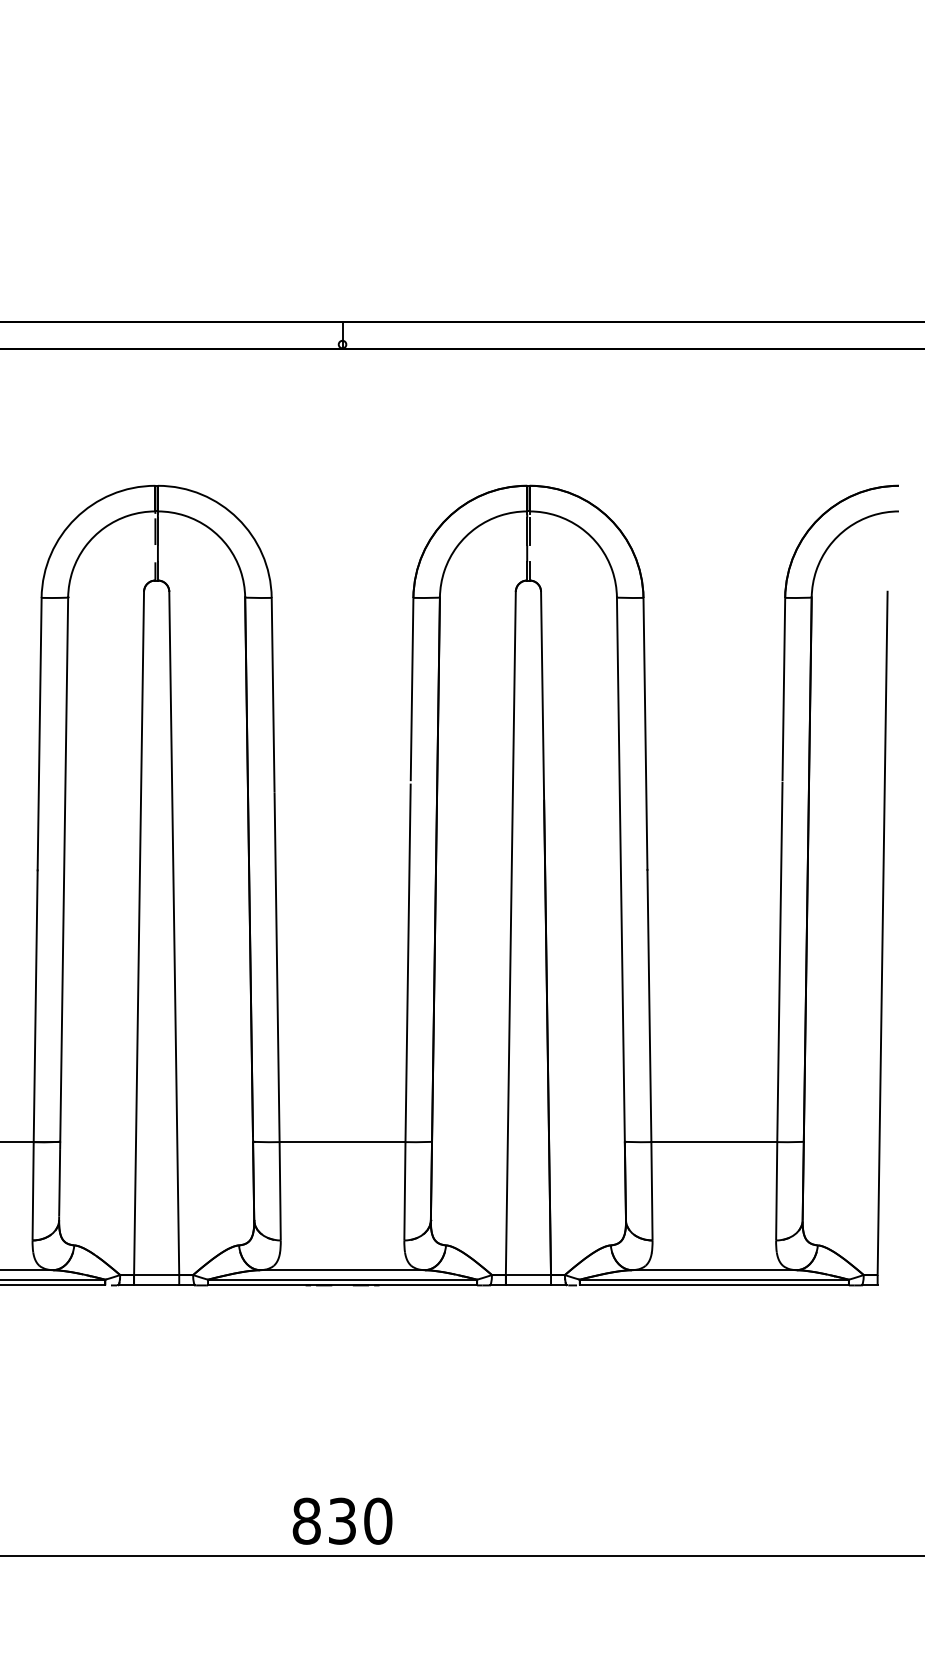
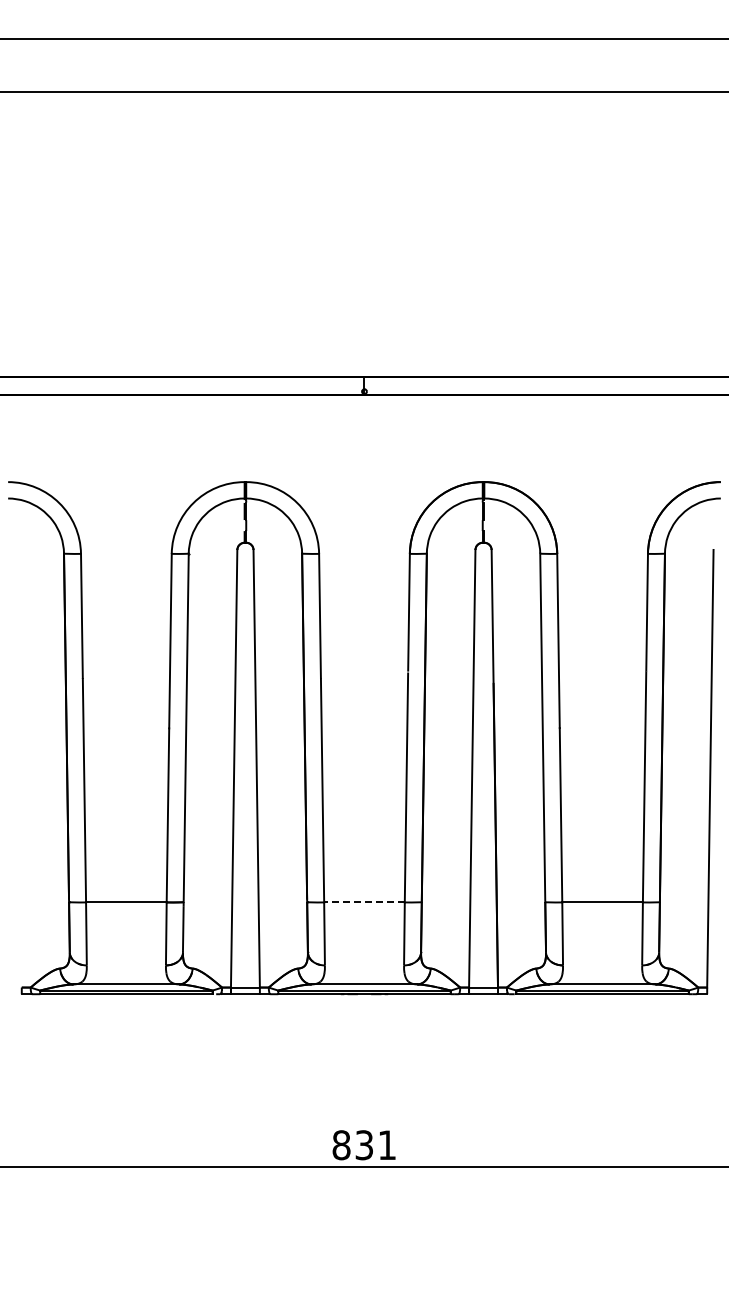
line: (341, 1142) -> (363, 902), solid -> dashed
text: (378, 1521) -> (387, 1145), 830 -> 831

